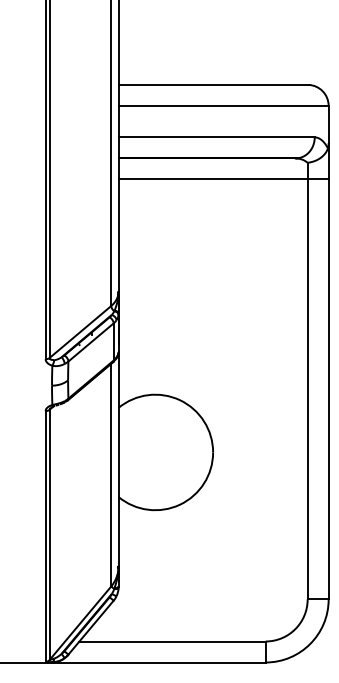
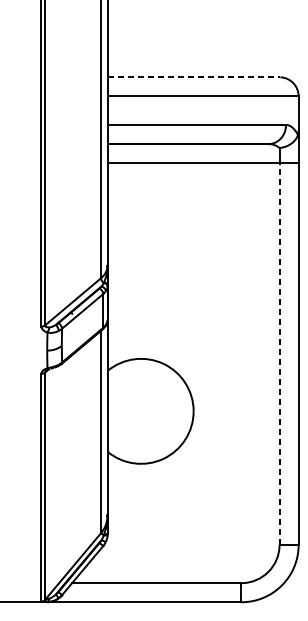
line: (214, 84) -> (194, 76), solid -> dashed
line: (307, 388) -> (279, 353), solid -> dashed

